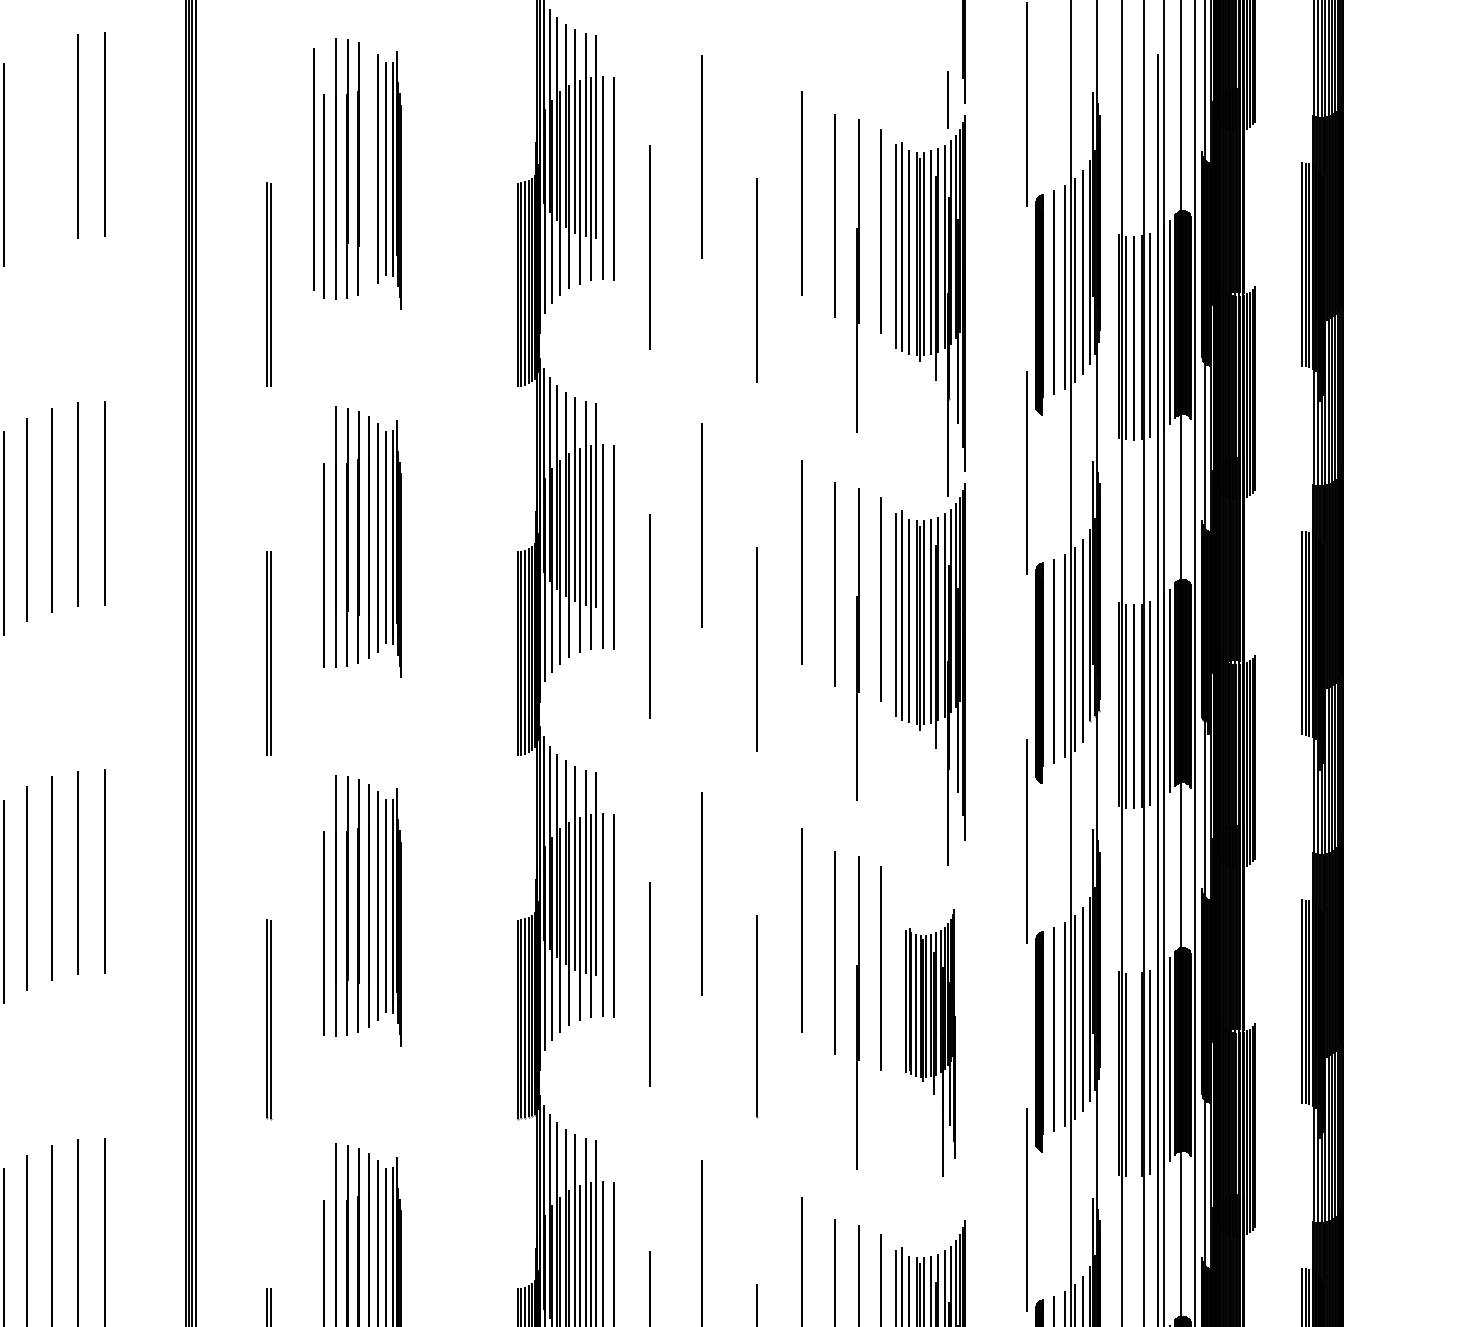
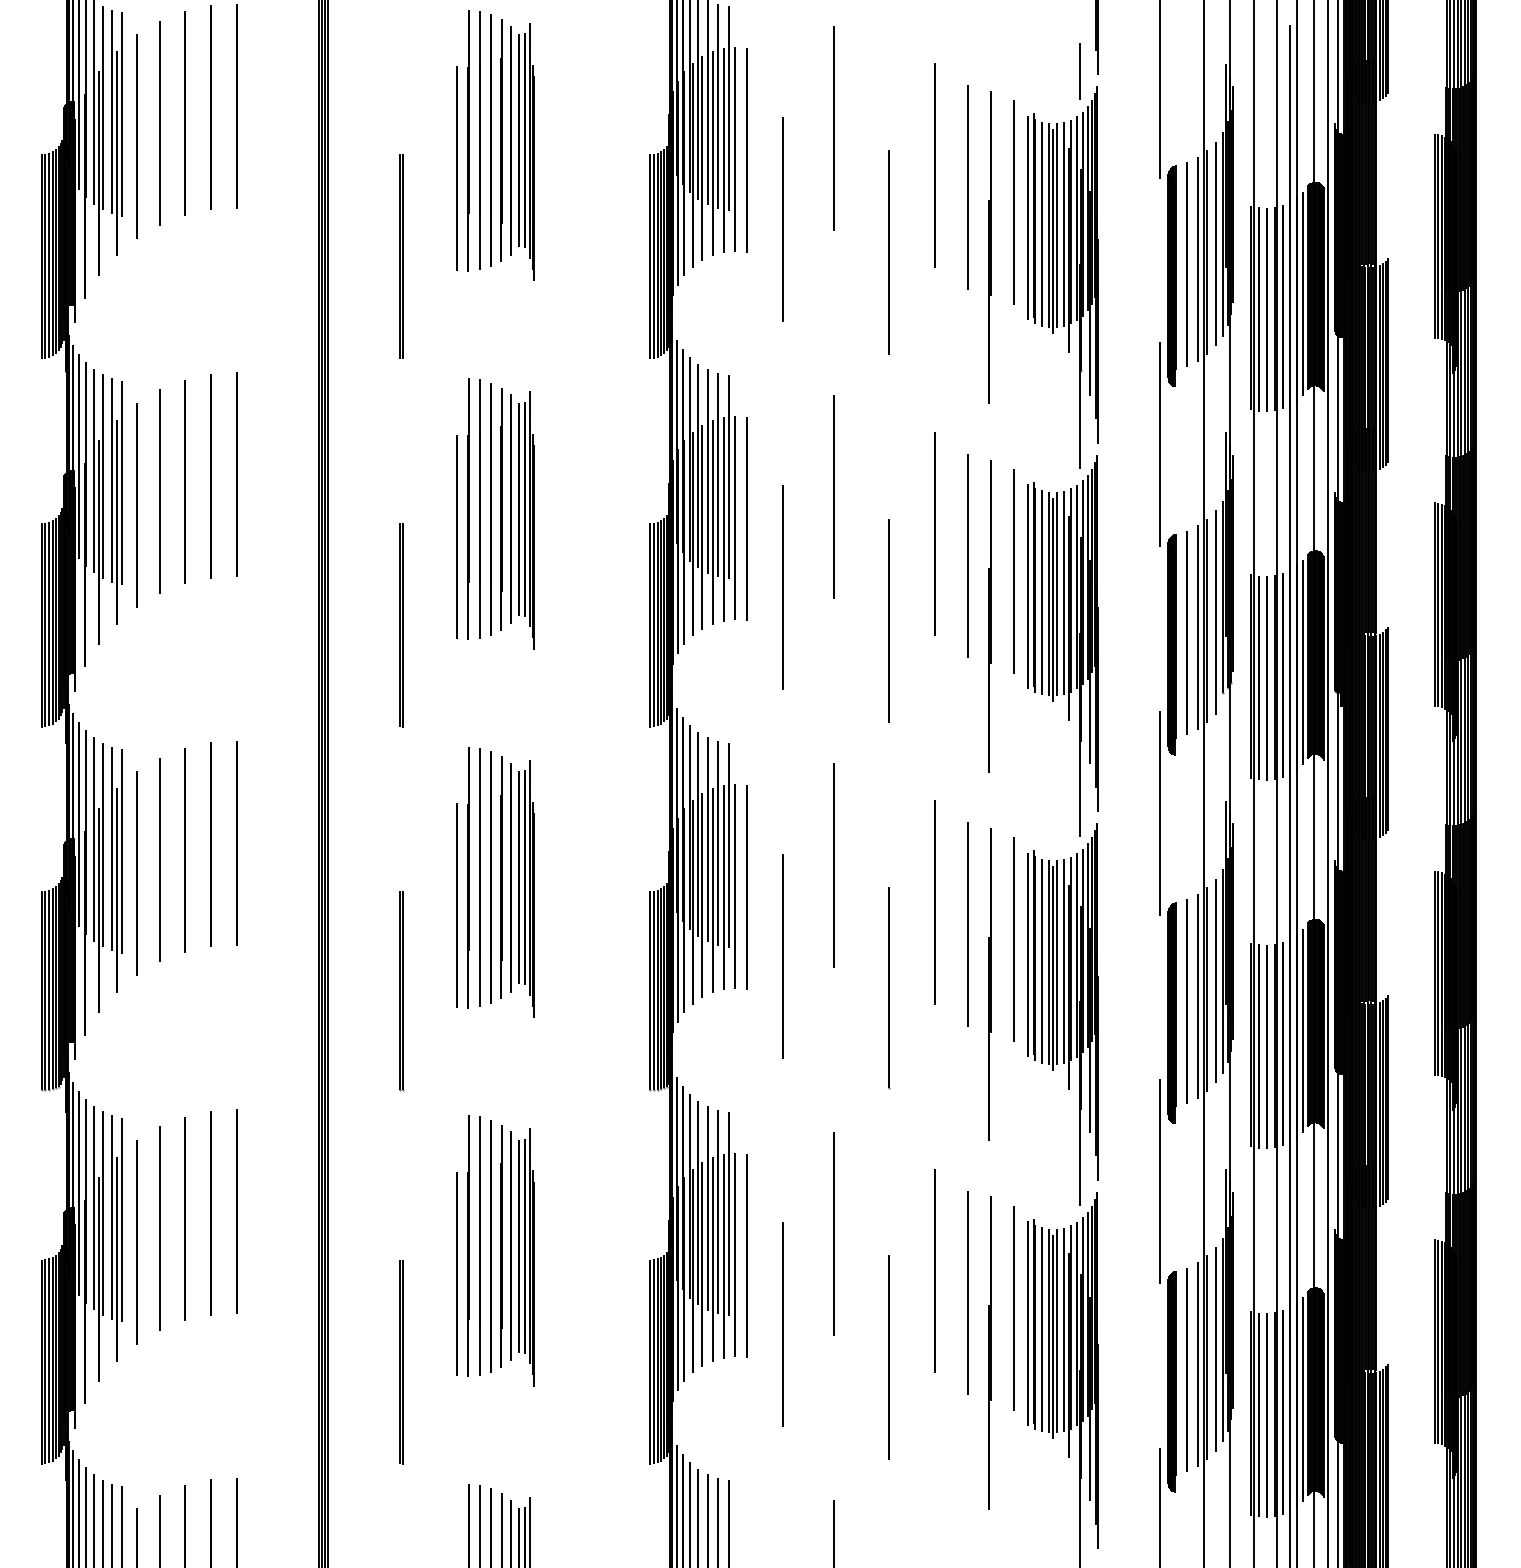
line: (51, 141) -> (184, 113), added
line: (26, 150) -> (159, 122), added
line: (313, 168) -> (501, 140), moved
part: (929, 1042) -> (1062, 1014), size x1.43
line: (1133, 1074) -> (1266, 1046), added

